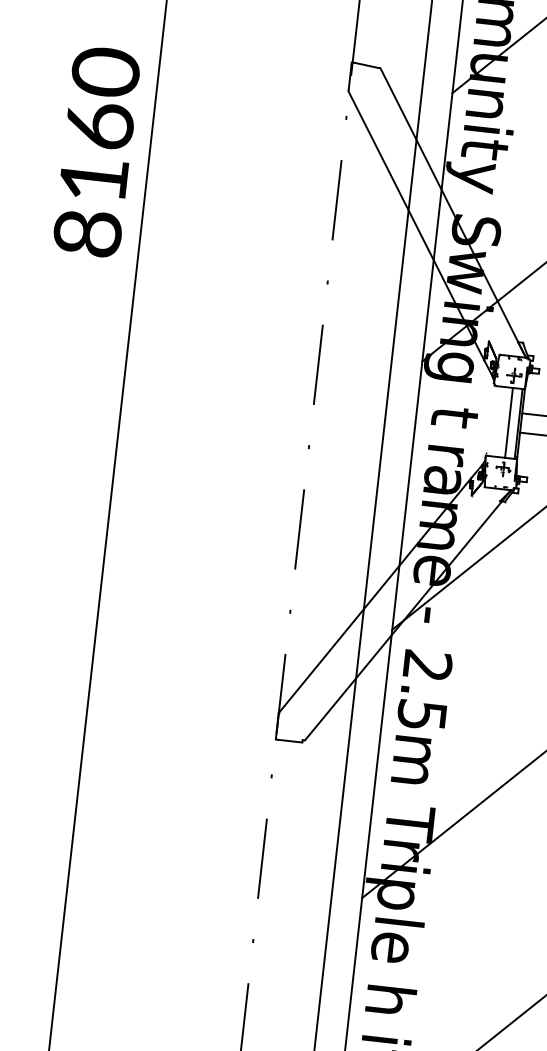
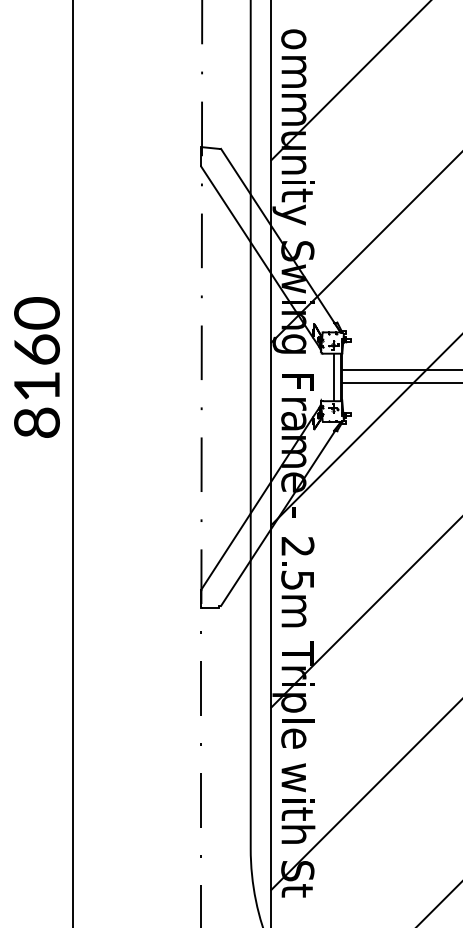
text: (96, 151) -> (36, 367), moved
text: (454, 421) -> (297, 380), t -> F
text: (390, 1005) -> (298, 777), h -> w

